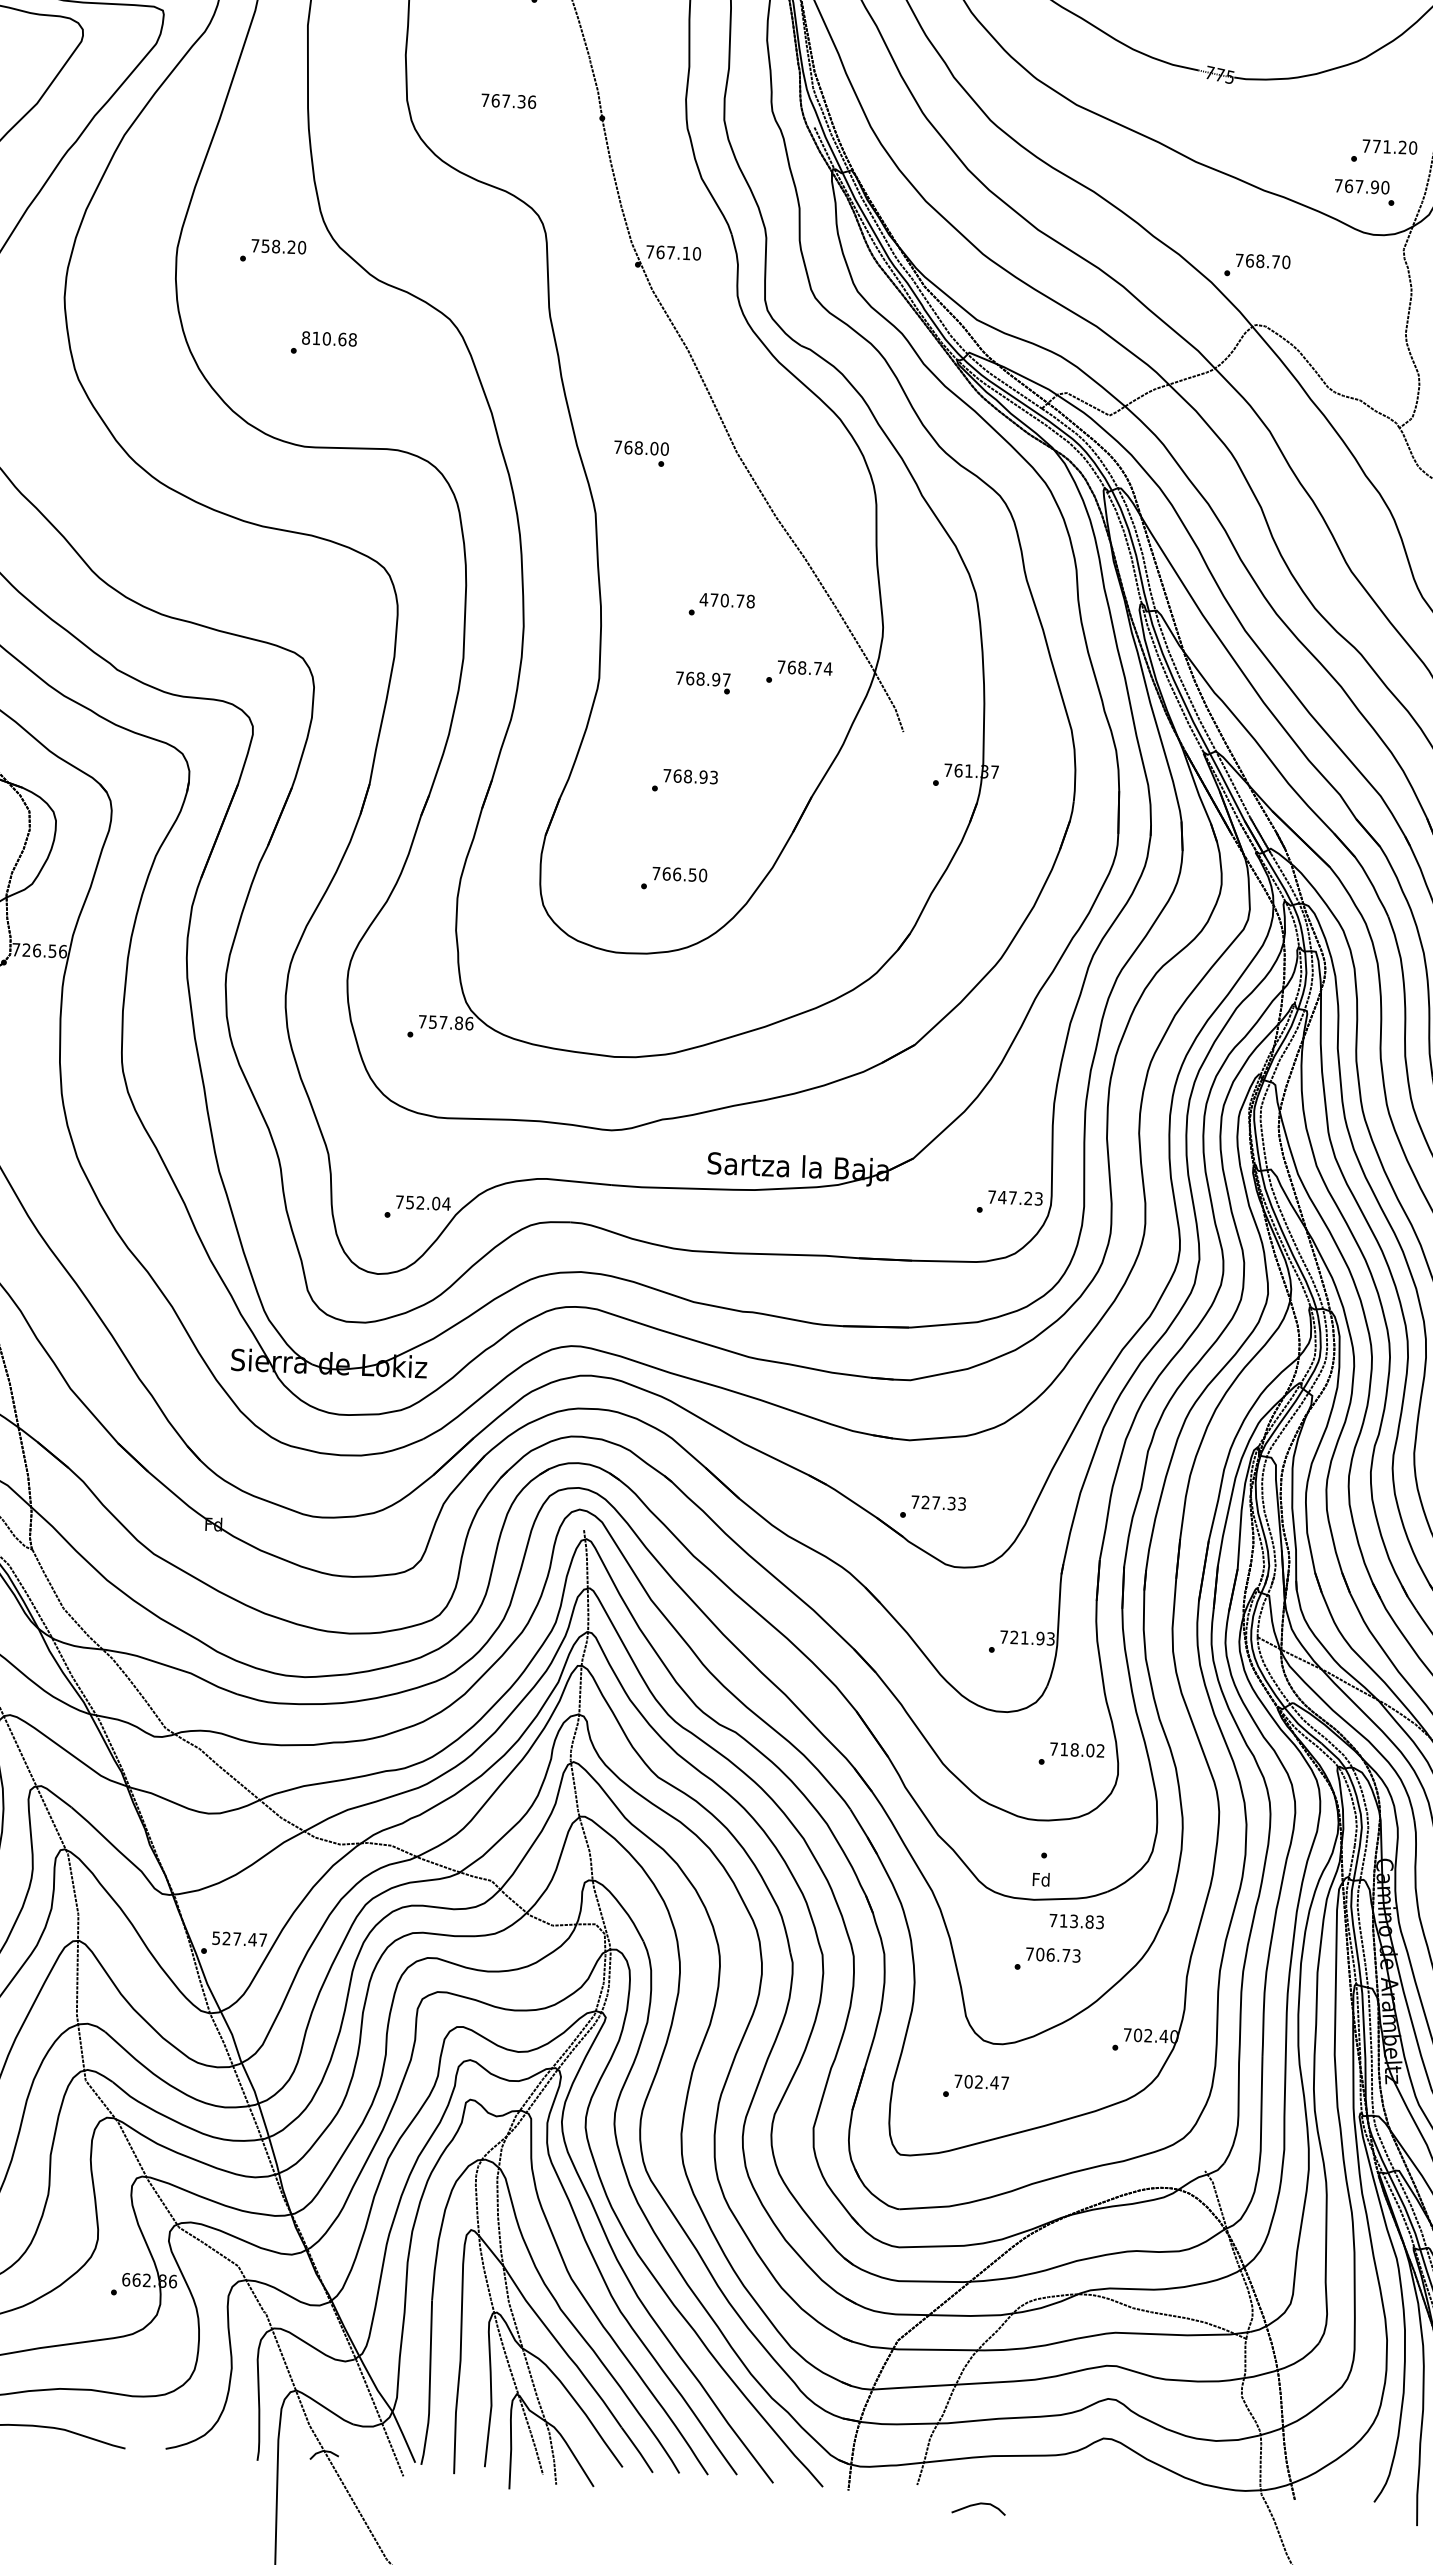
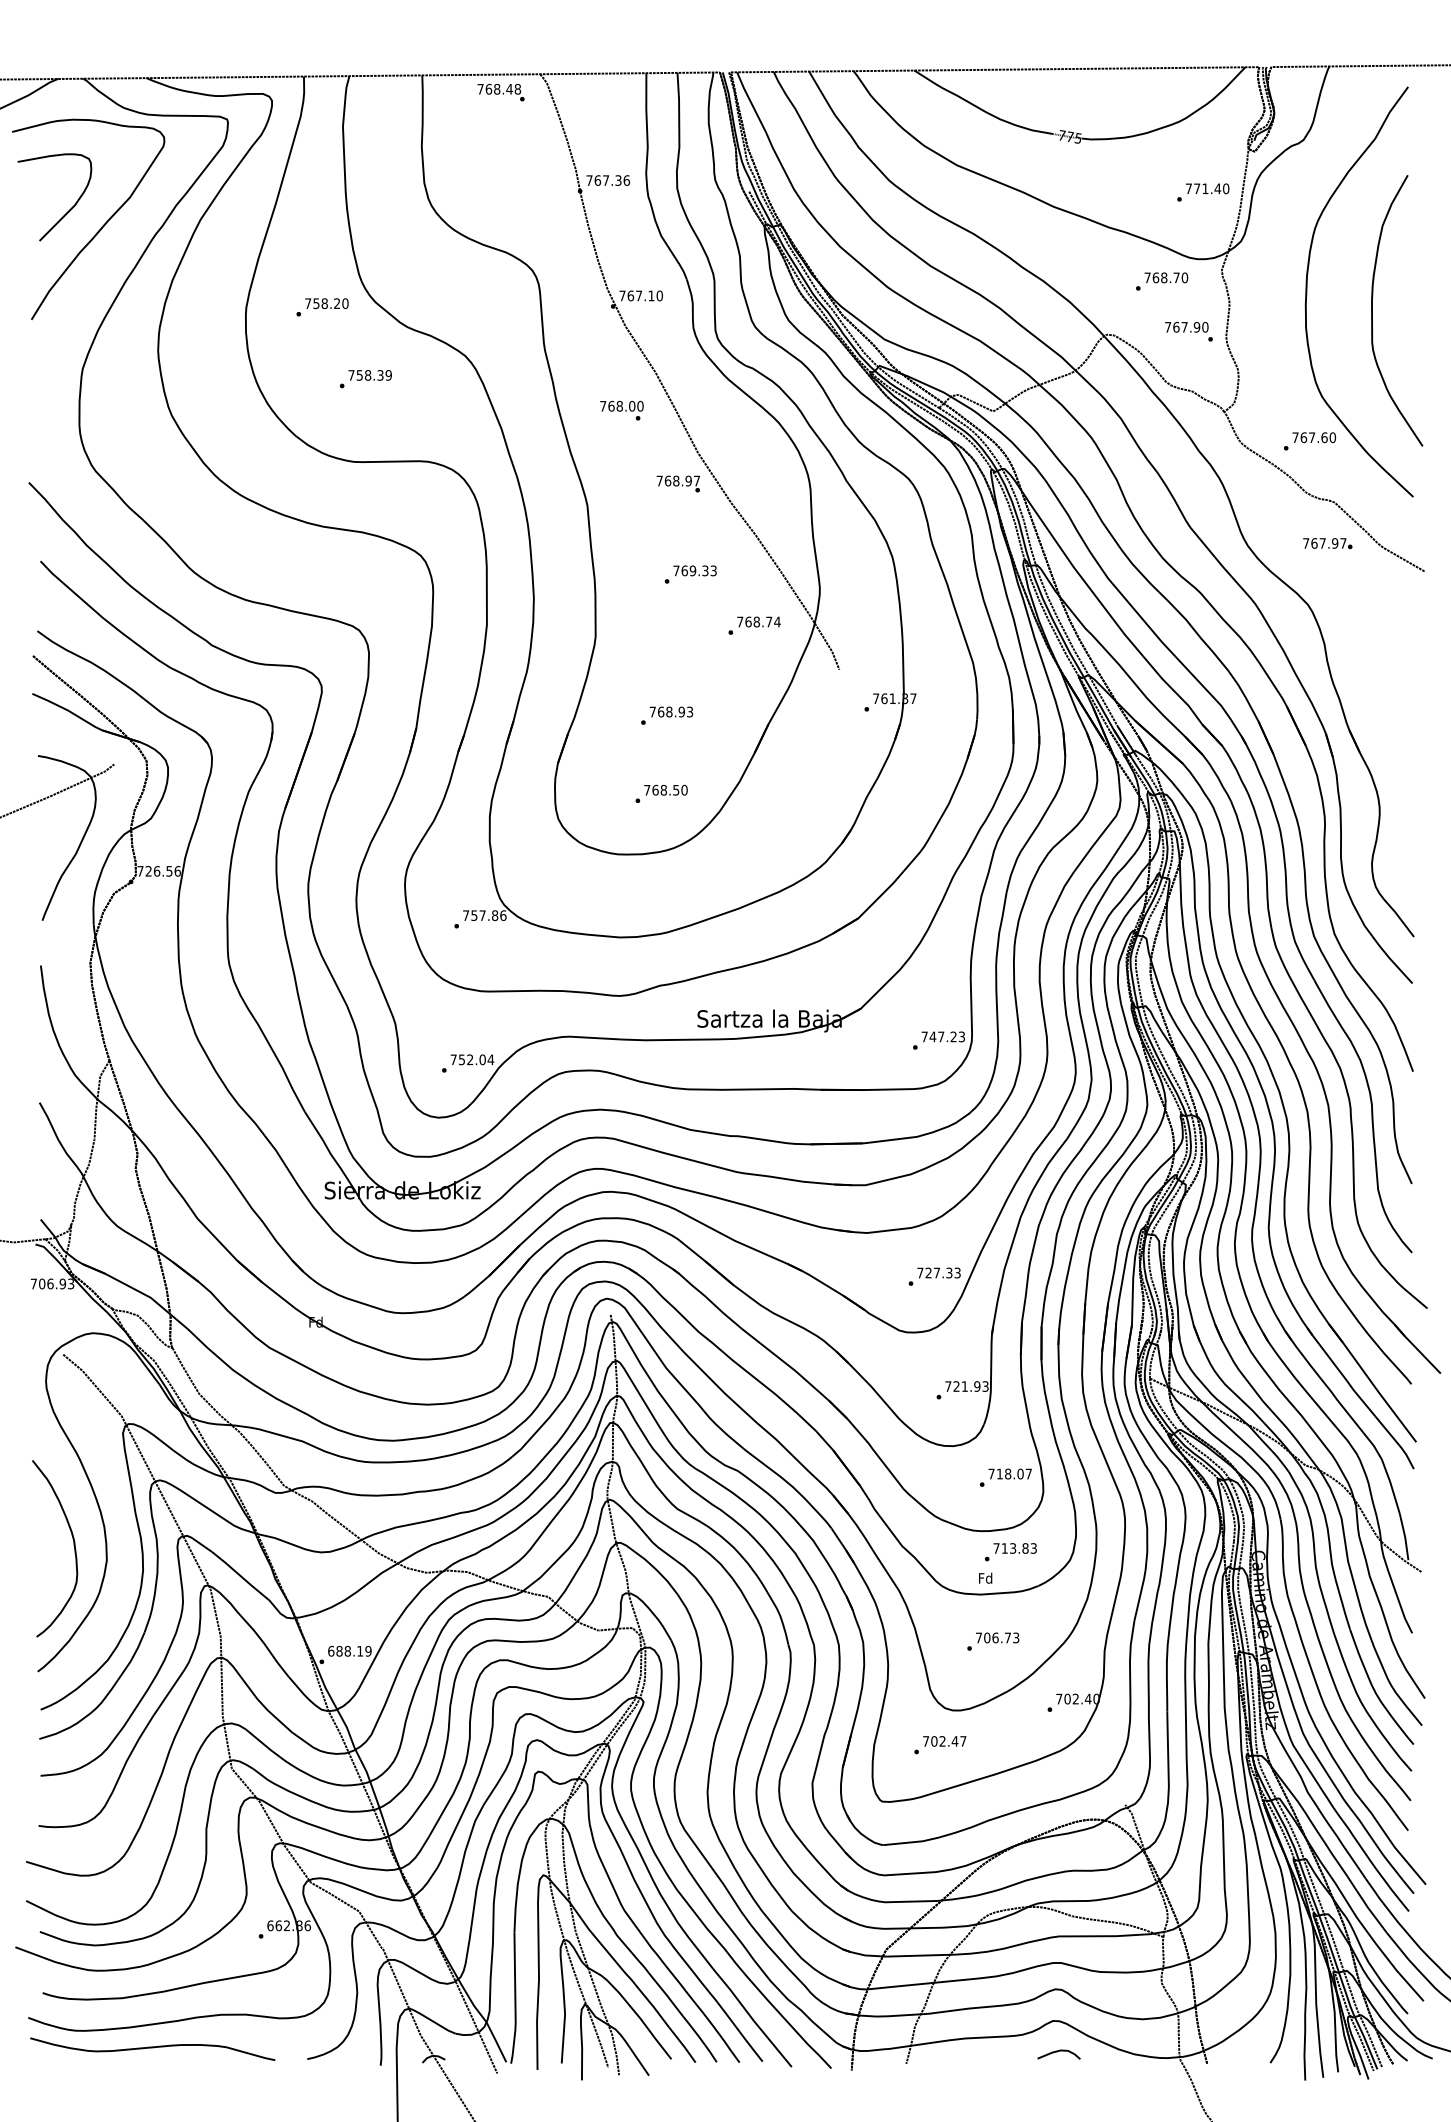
text: (509, 101) -> (608, 180), moved
text: (1402, 147) -> (1217, 188), 771.20 -> 771.40
text: (1364, 192) -> (1188, 331), moved
text: (1258, 265) -> (1162, 281), moved
text: (328, 339) -> (369, 375), 810.68 -> 758.39
text: (640, 453) -> (621, 410), moved
text: (726, 600) -> (694, 570), 470.78 -> 769.33
text: (702, 682) -> (677, 483), moved
text: (676, 874) -> (663, 790), 766.50 -> 768.50
text: (932, 1507) -> (934, 1276), moved
text: (1100, 1750) -> (1028, 1473), 718.02 -> 718.07
text: (1075, 1921) -> (1014, 1548), moved
text: (239, 1938) -> (349, 1650), 527.47 -> 688.19
curve: (976, 2505) -> (1057, 2052), moved

